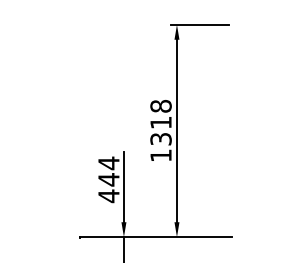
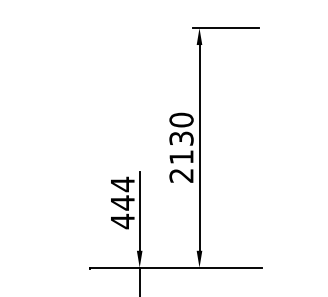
text: (161, 130) -> (181, 147), 1318 -> 2130

